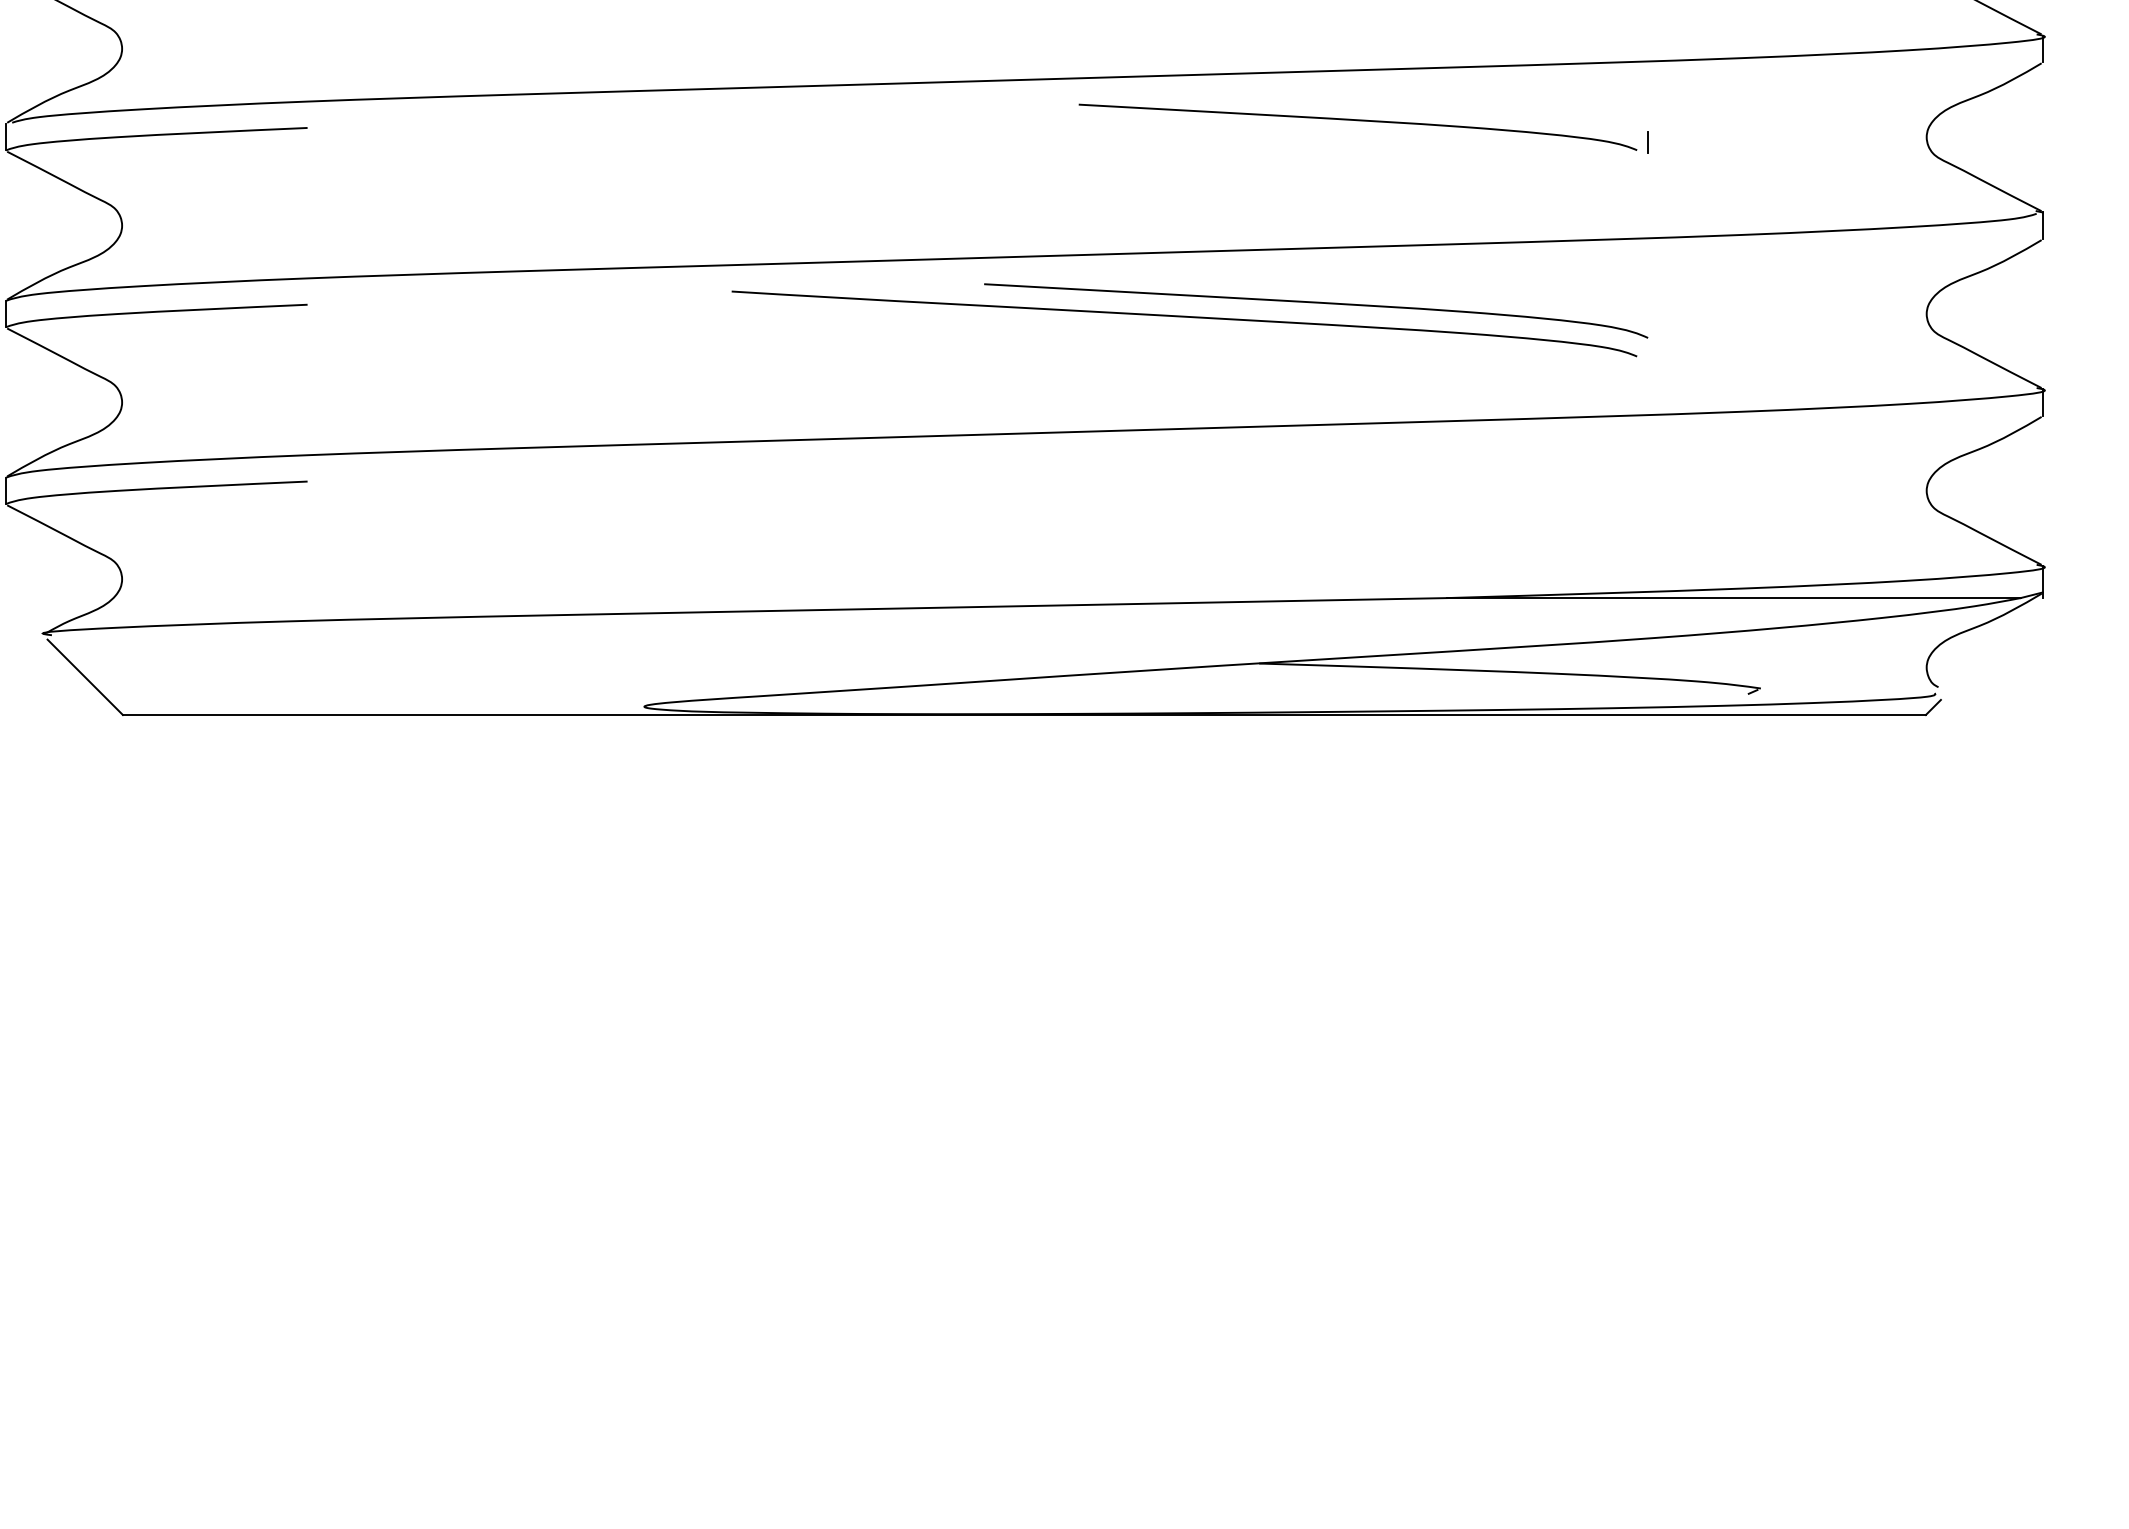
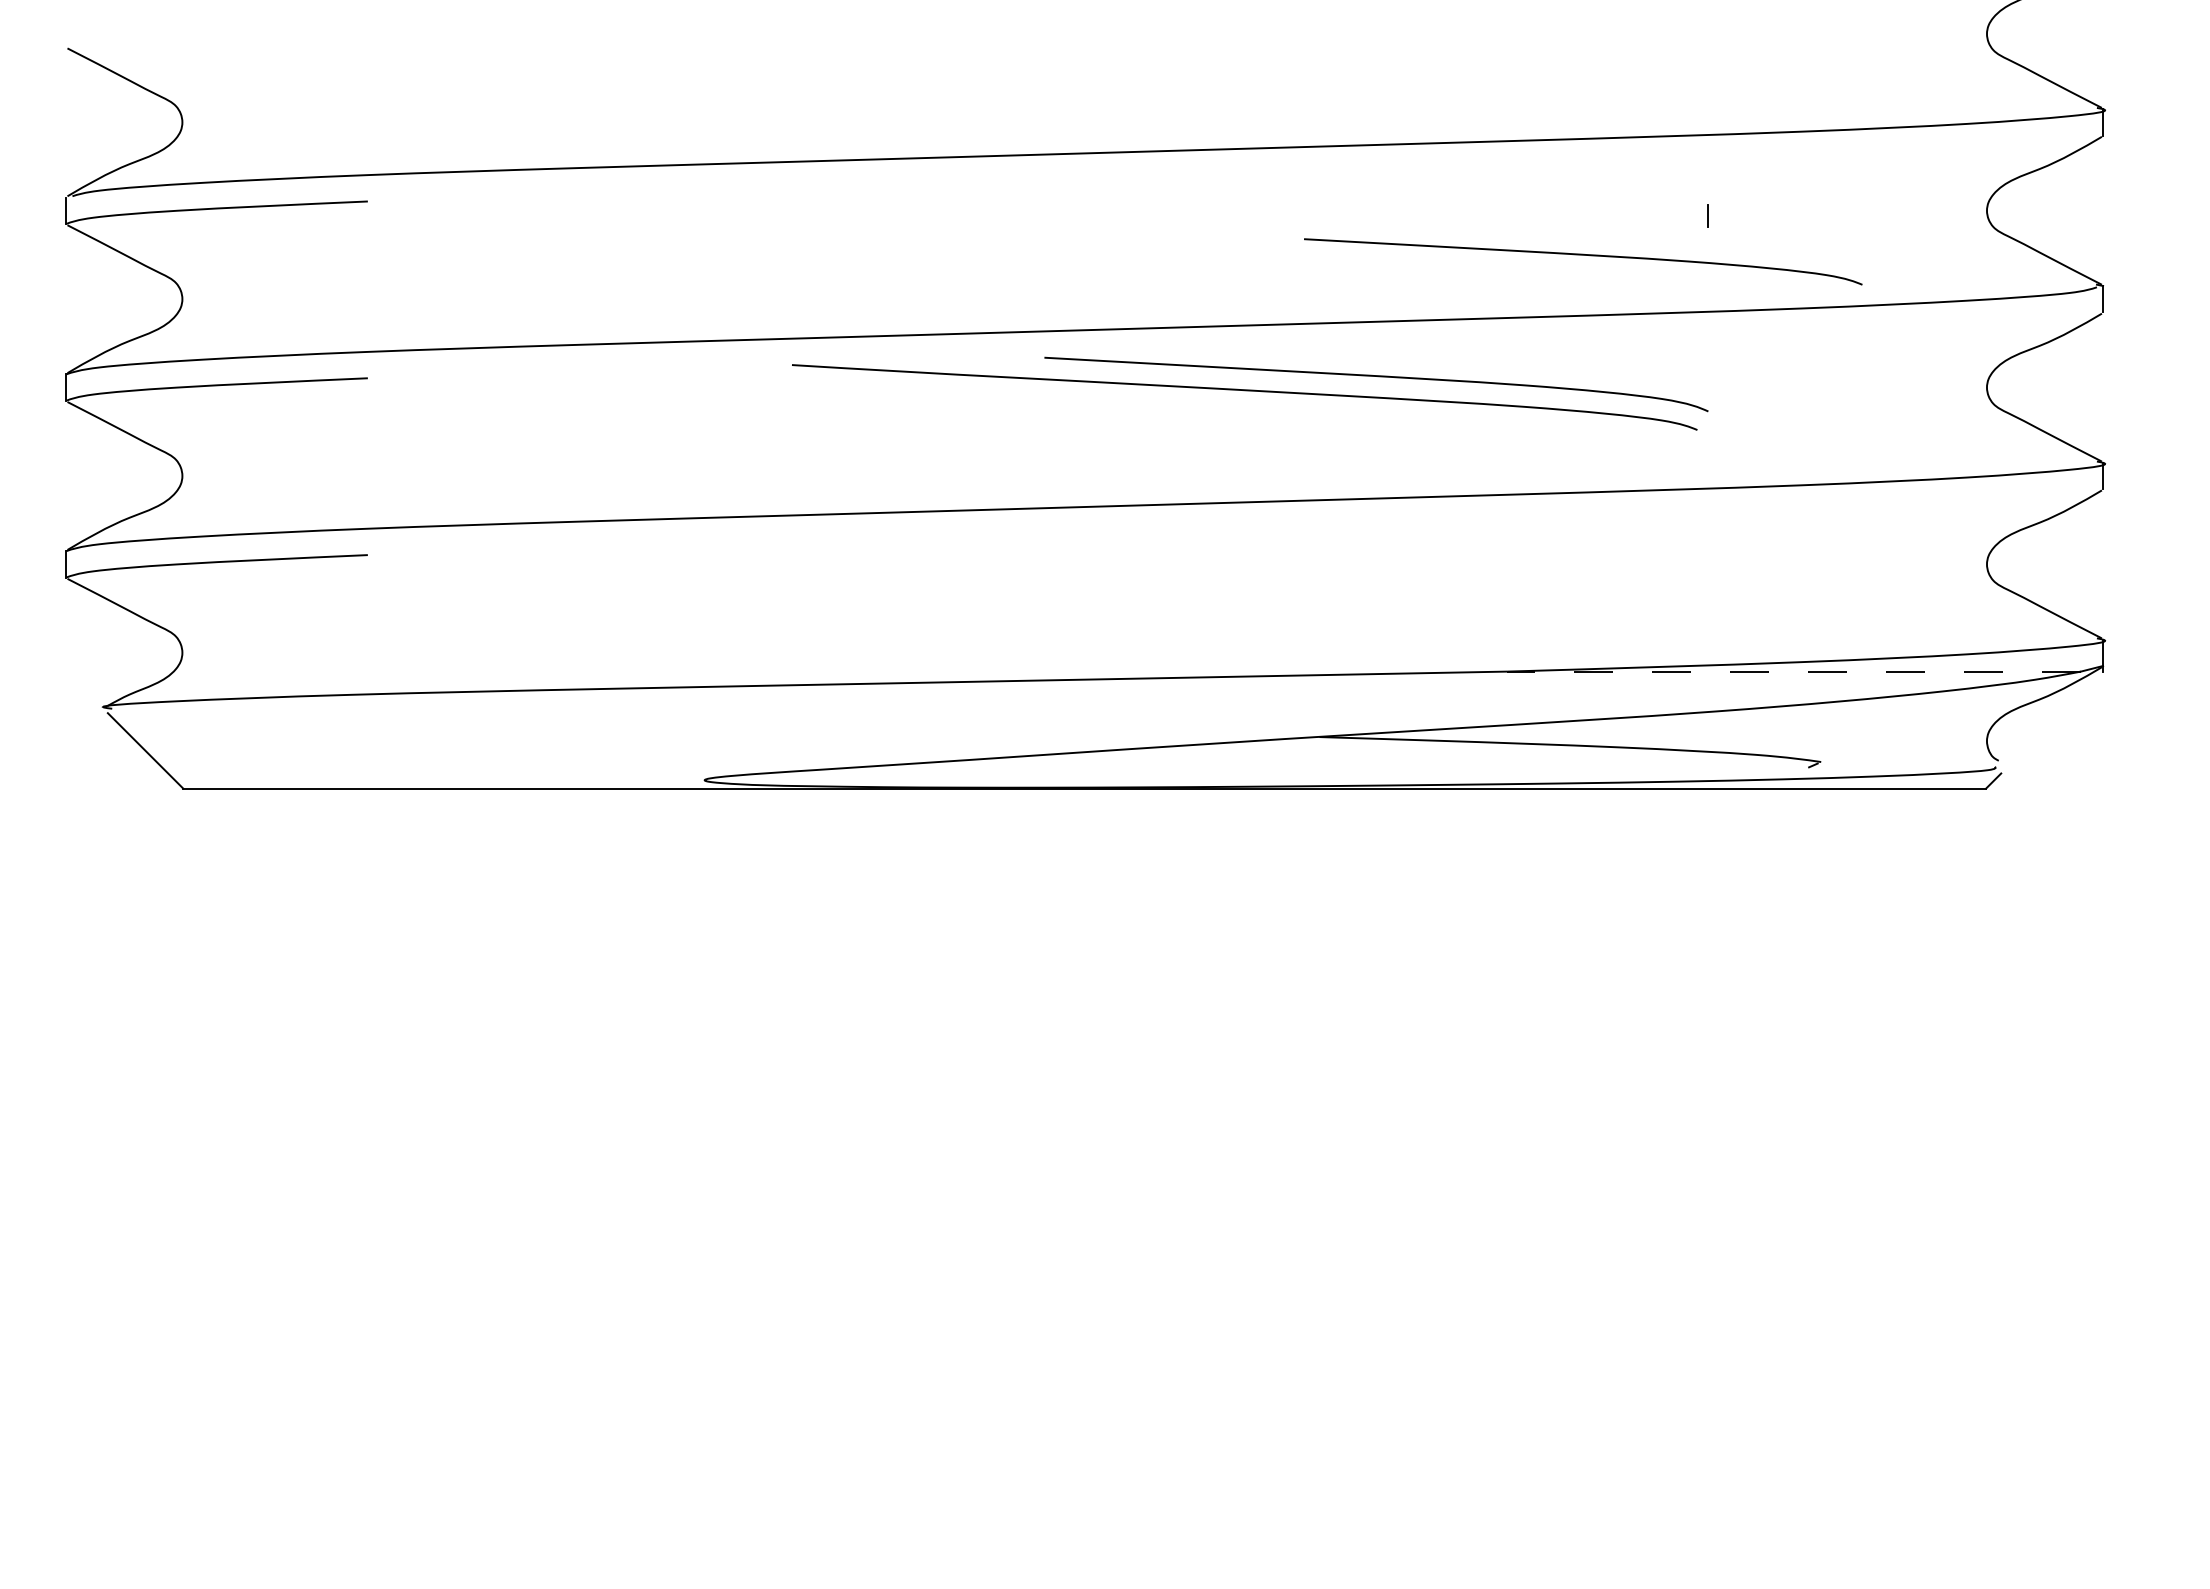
curve: (1358, 120) -> (1583, 255), moved
line: (1734, 597) -> (1794, 671), solid -> dashed

